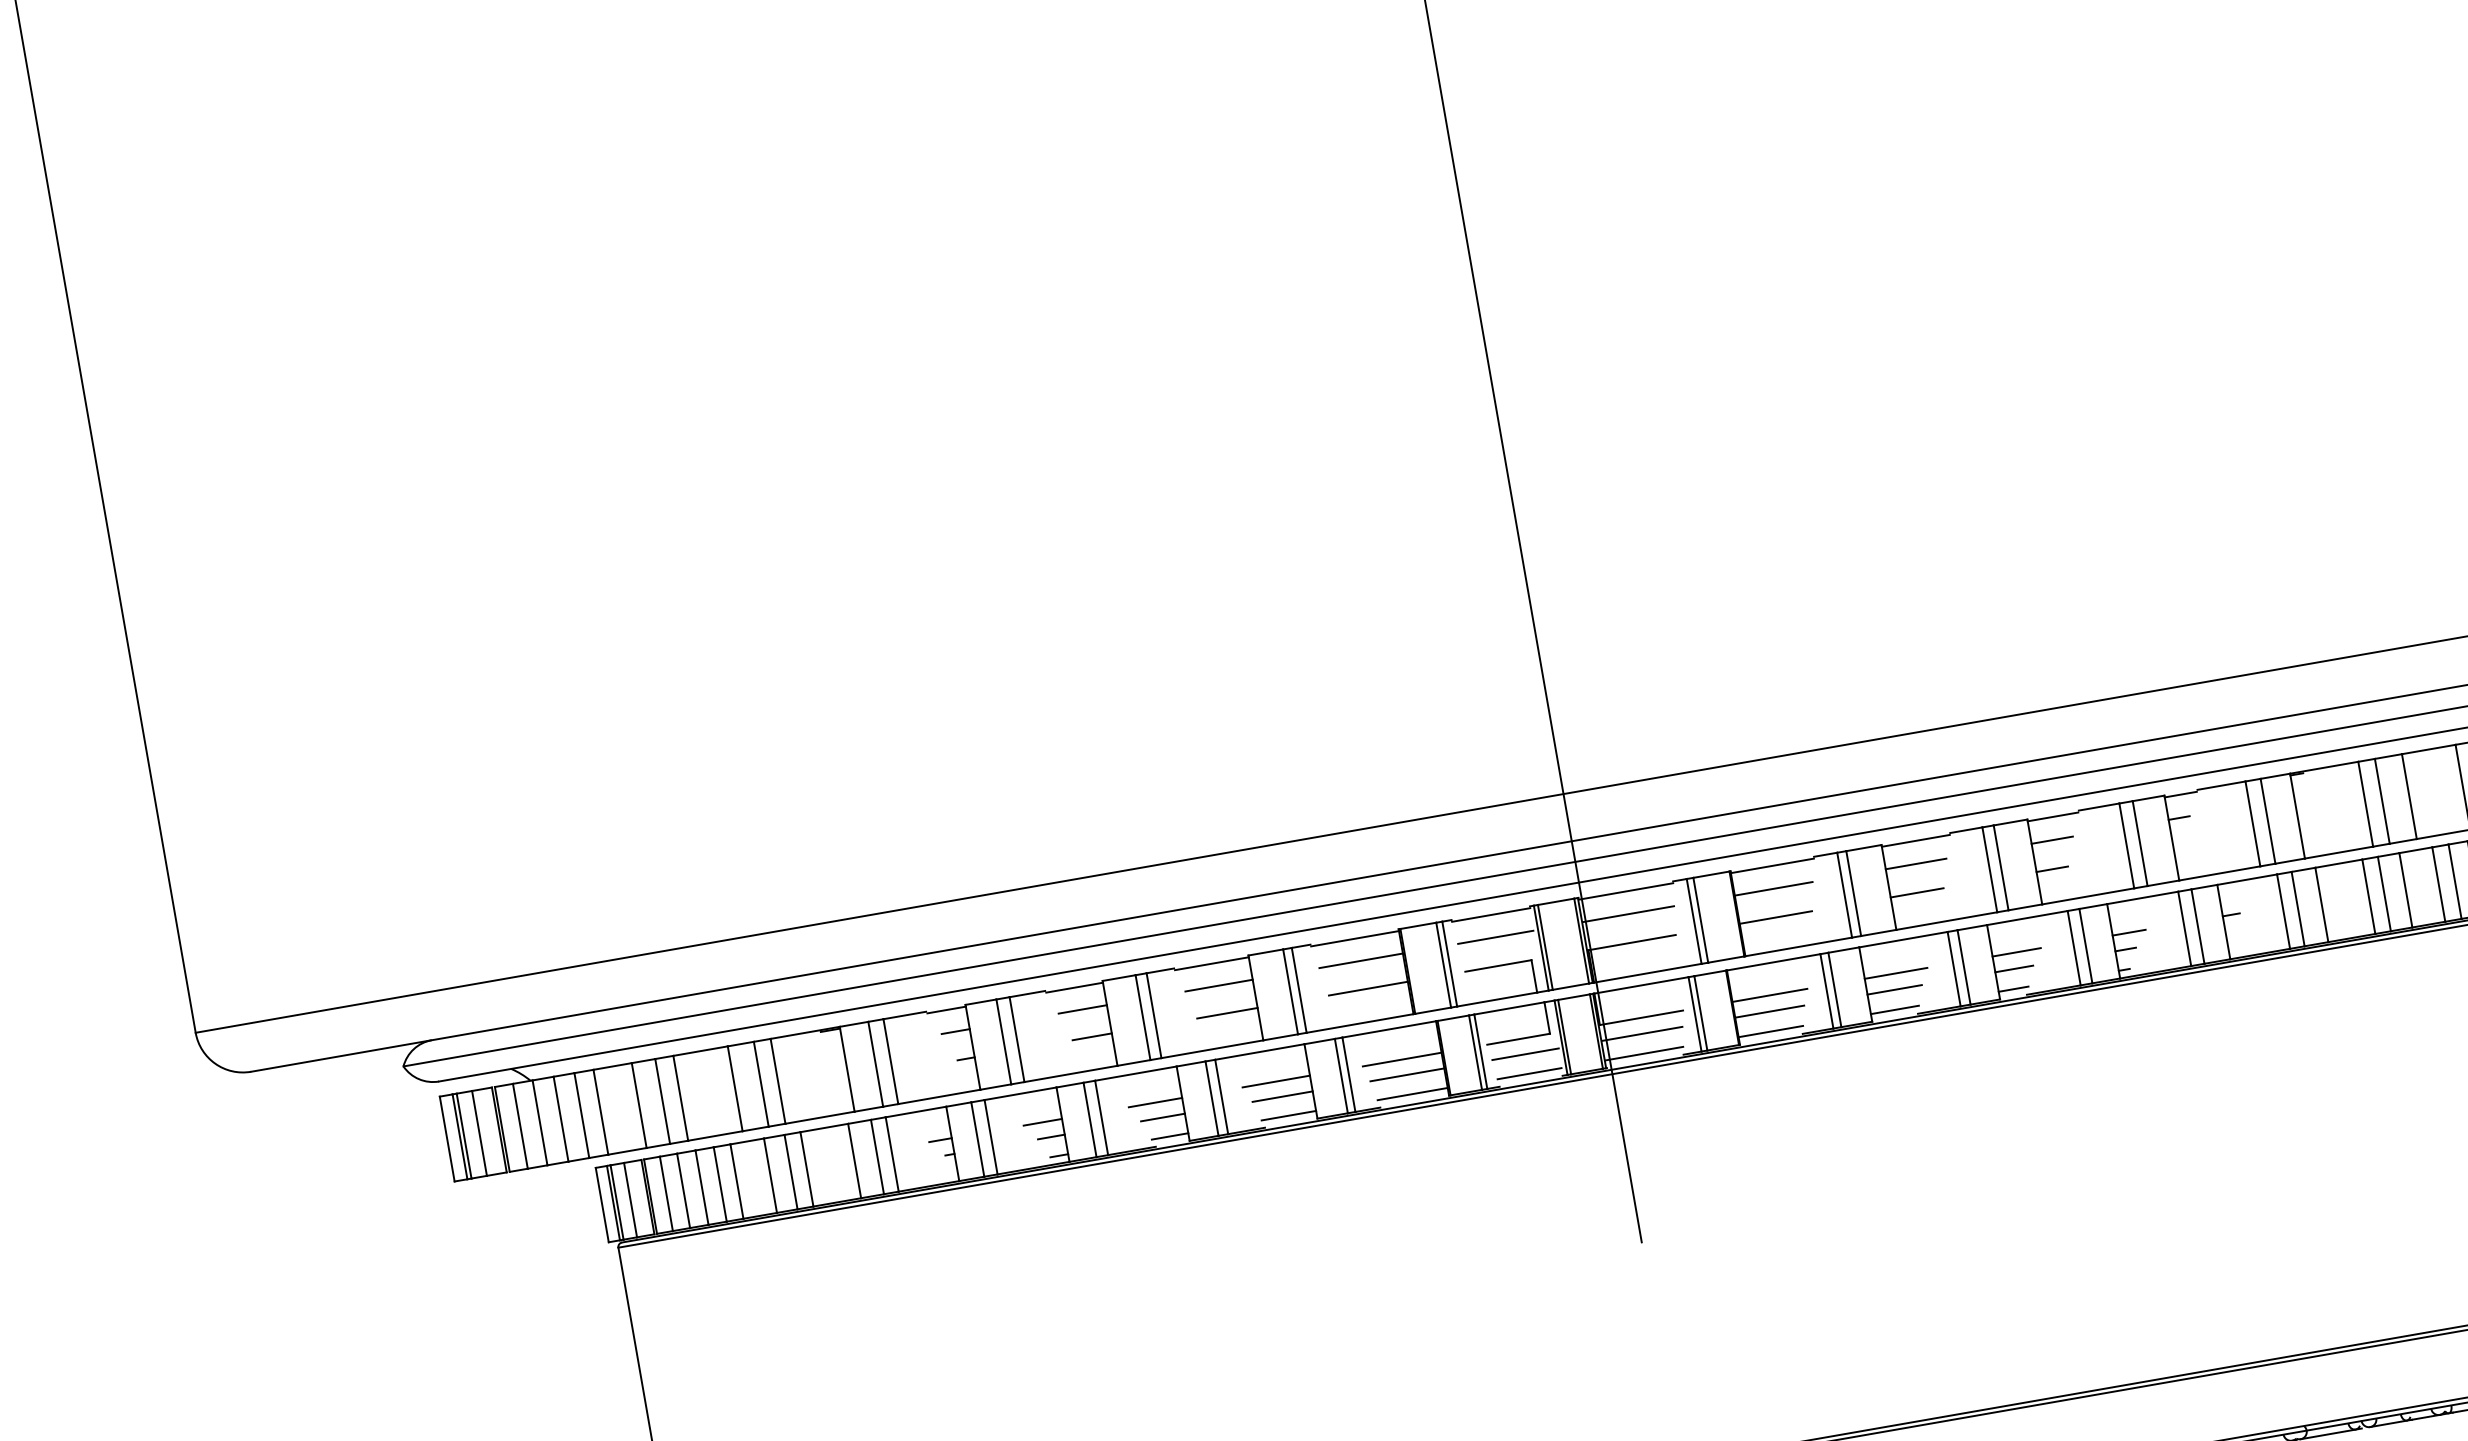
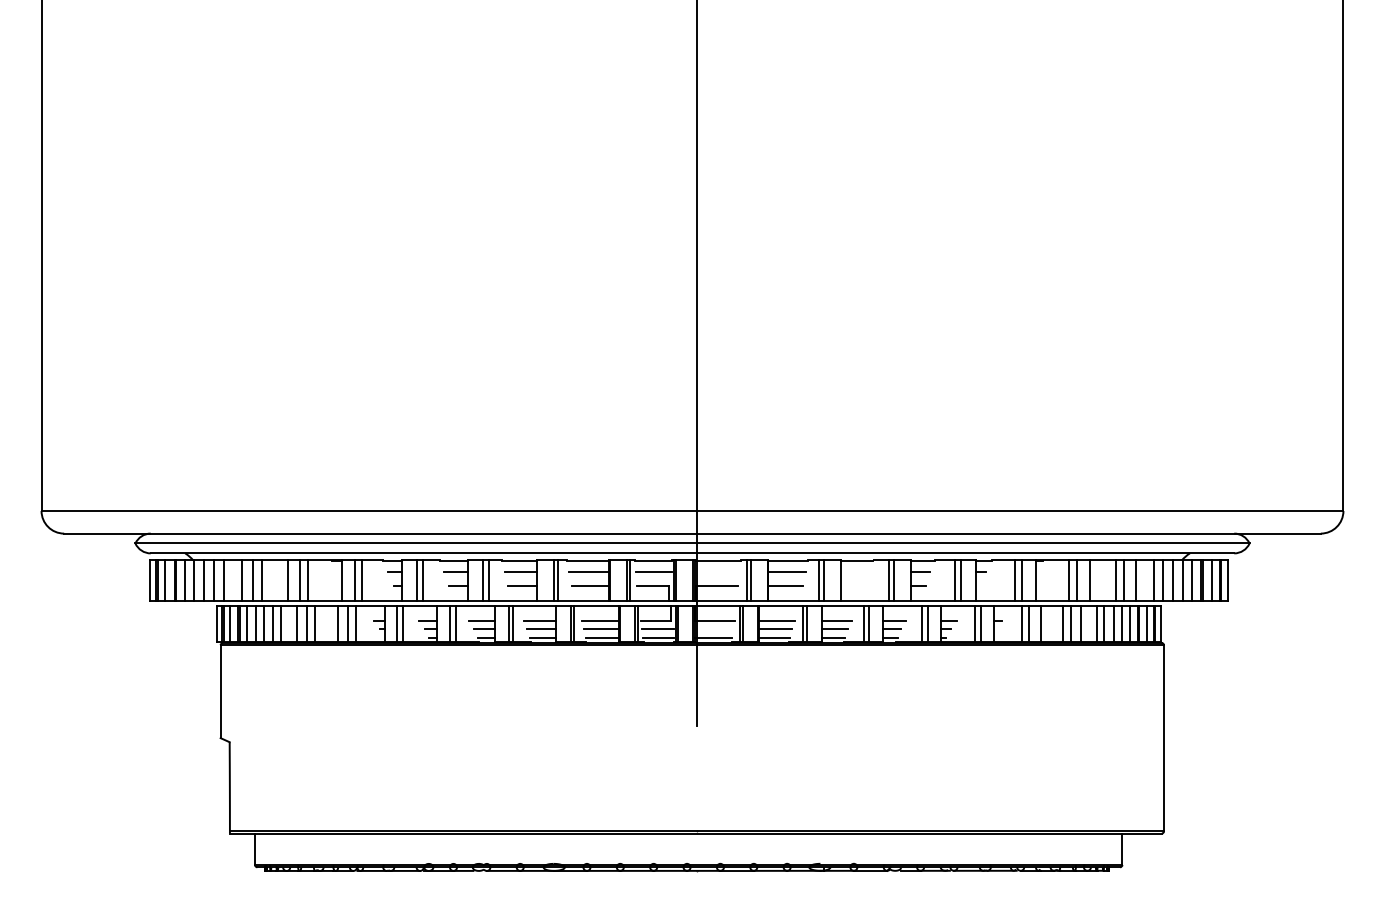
line: (1914, 865) -> (854, 572), removed
line: (1917, 892) -> (853, 585), removed
line: (1628, 914) -> (717, 572), removed
line: (1640, 1033) -> (713, 628), removed

